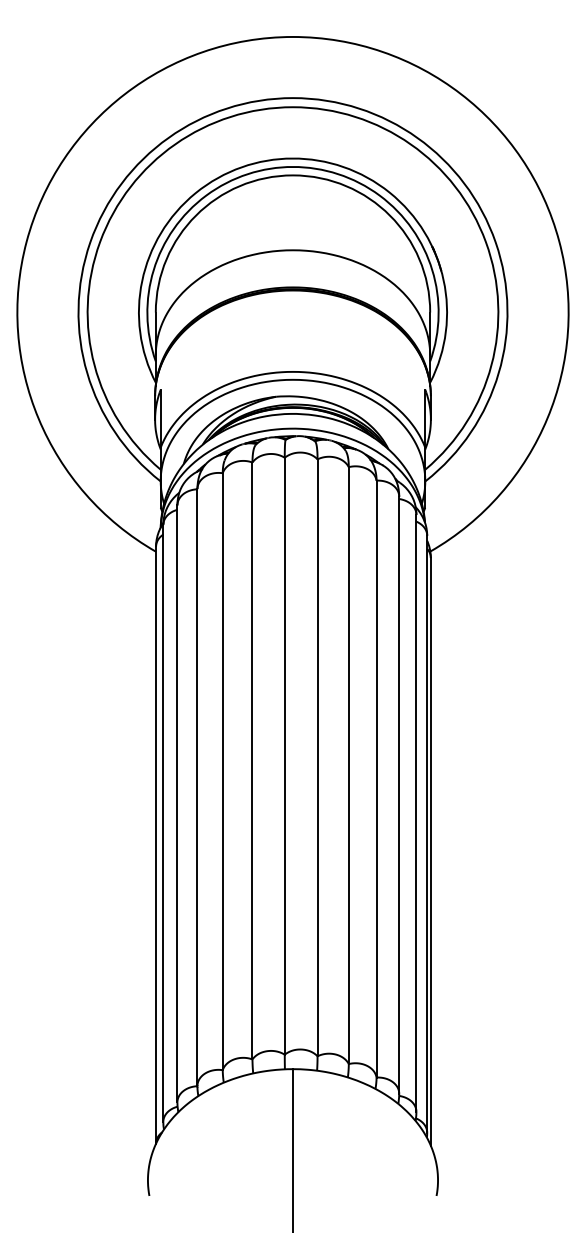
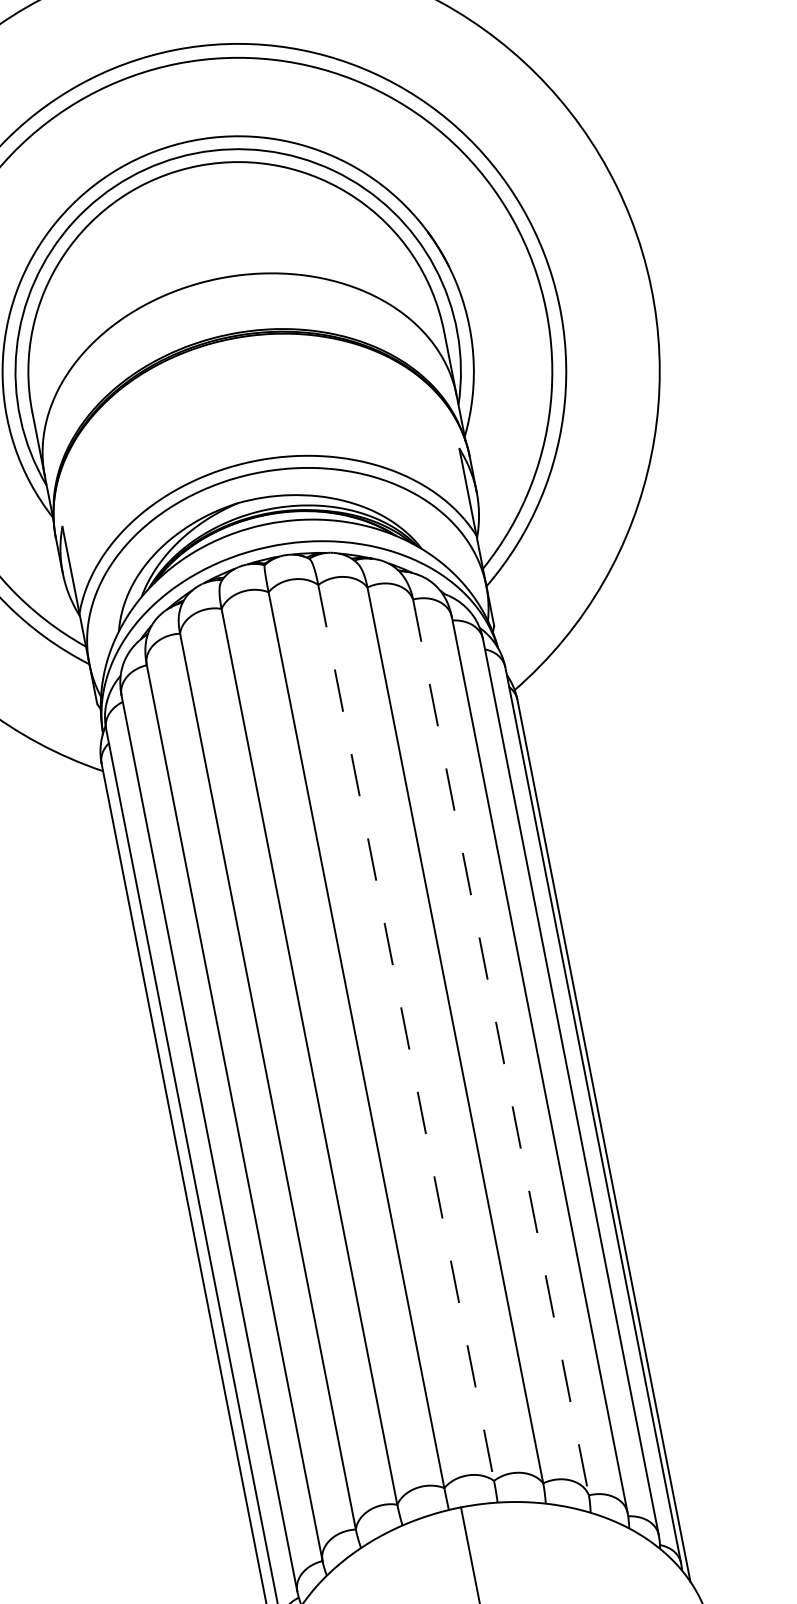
line: (317, 758) -> (406, 1033), solid -> dashed
line: (376, 779) -> (501, 1048), solid -> dashed

